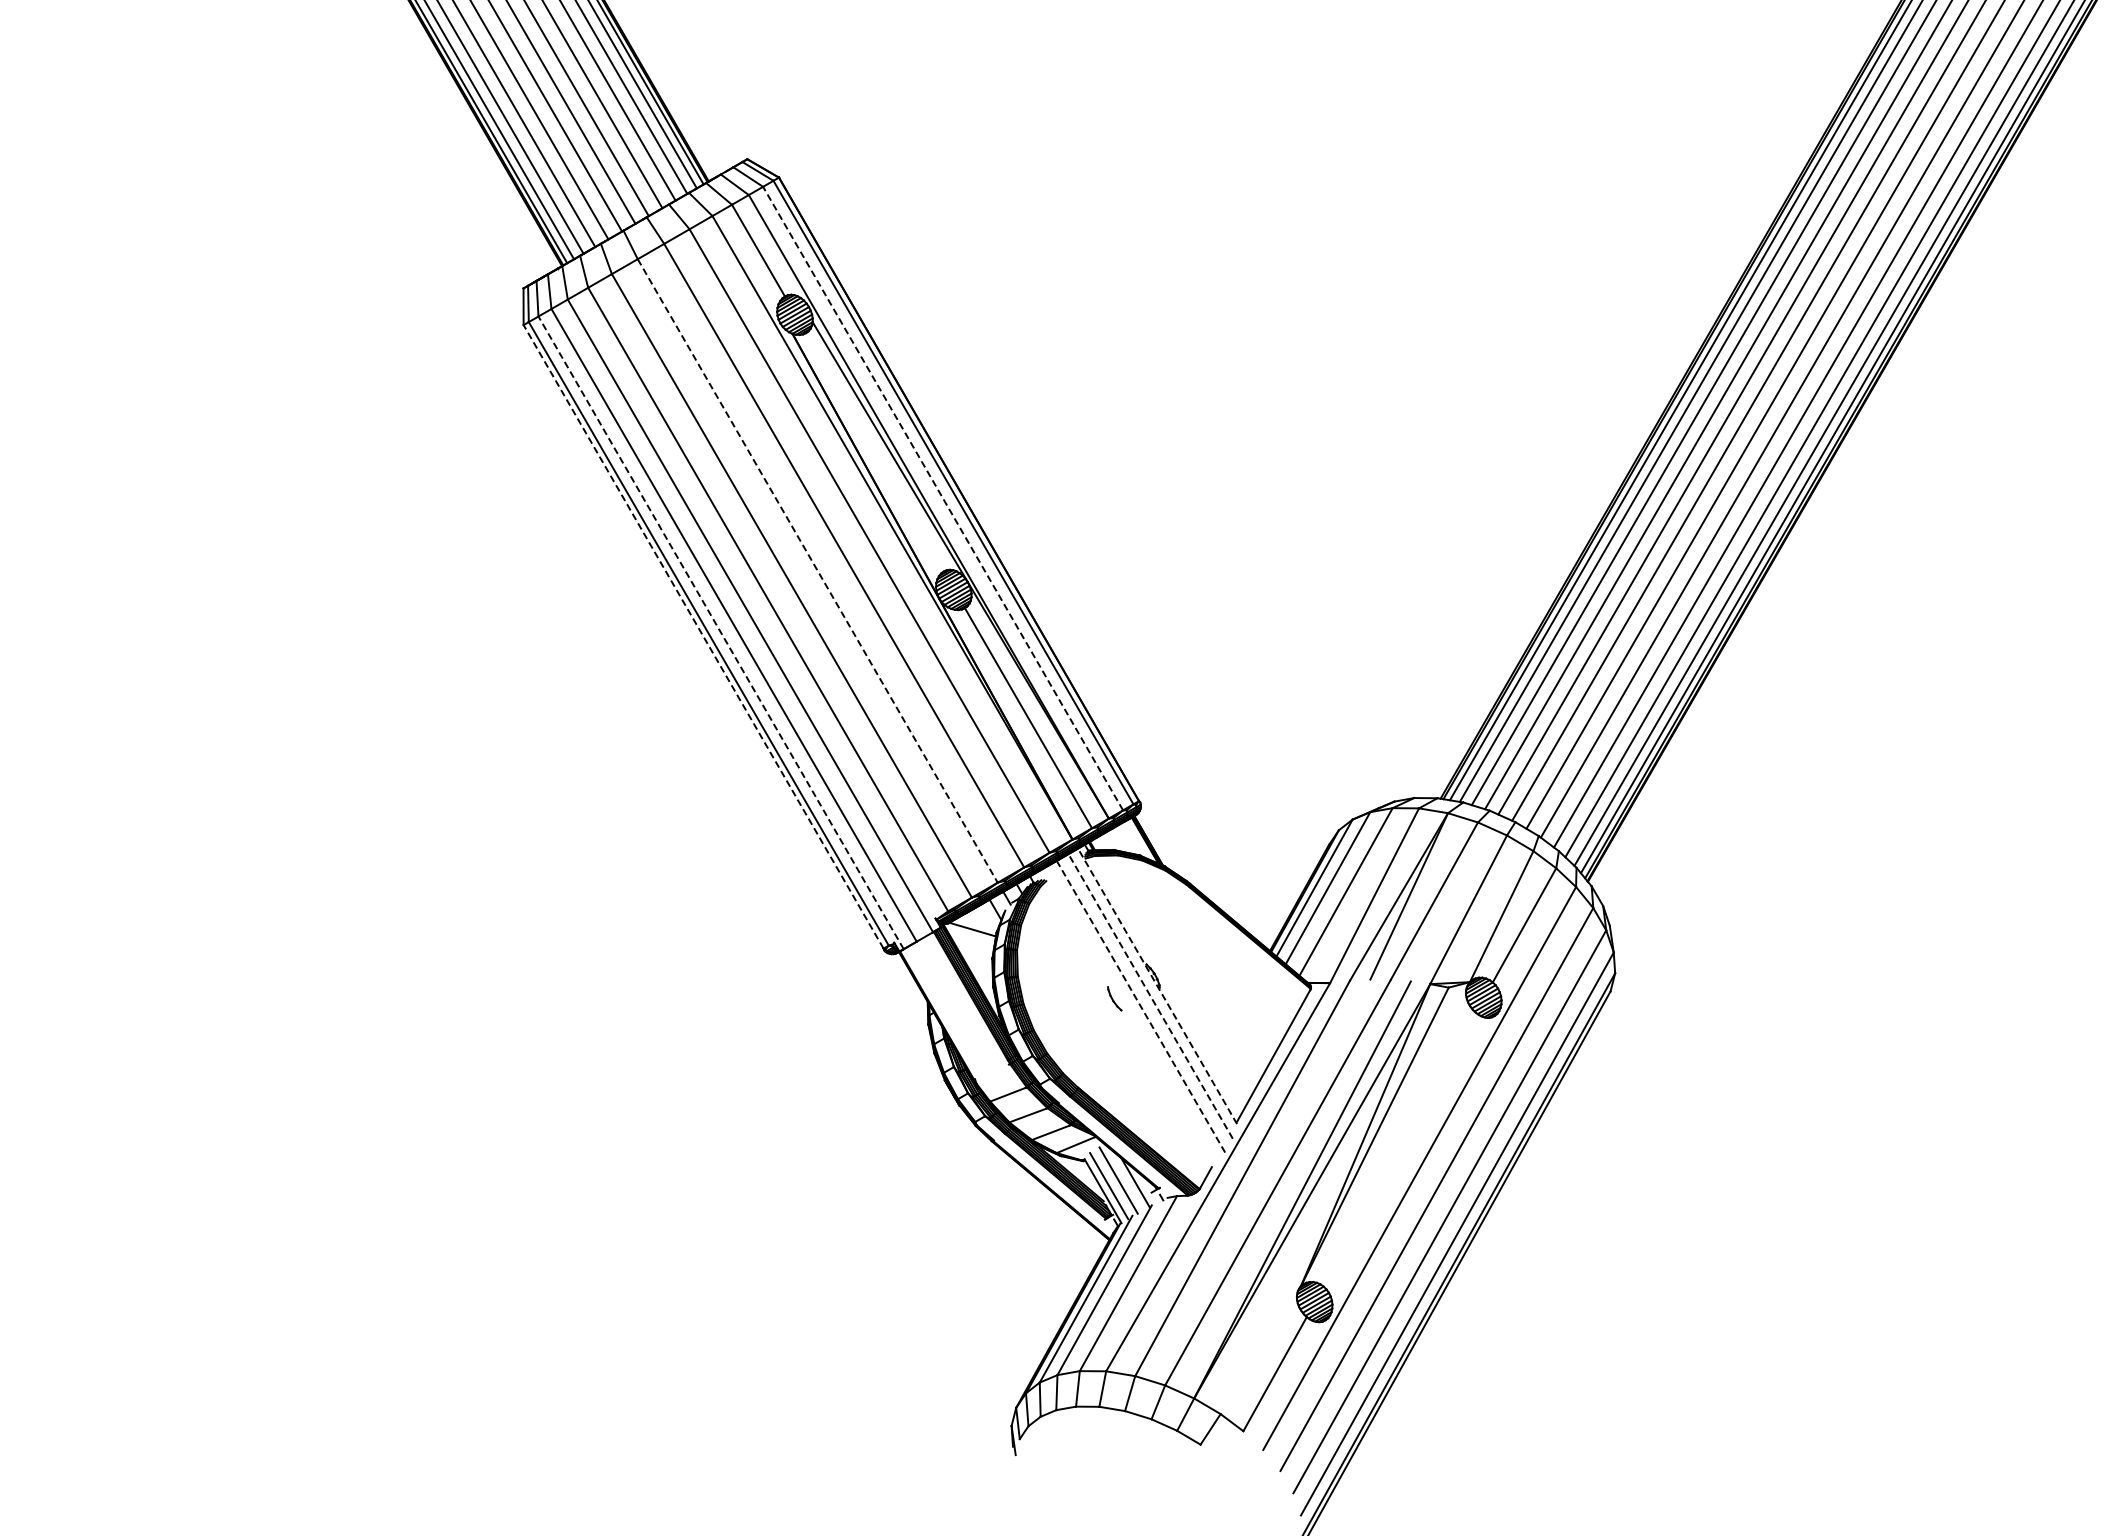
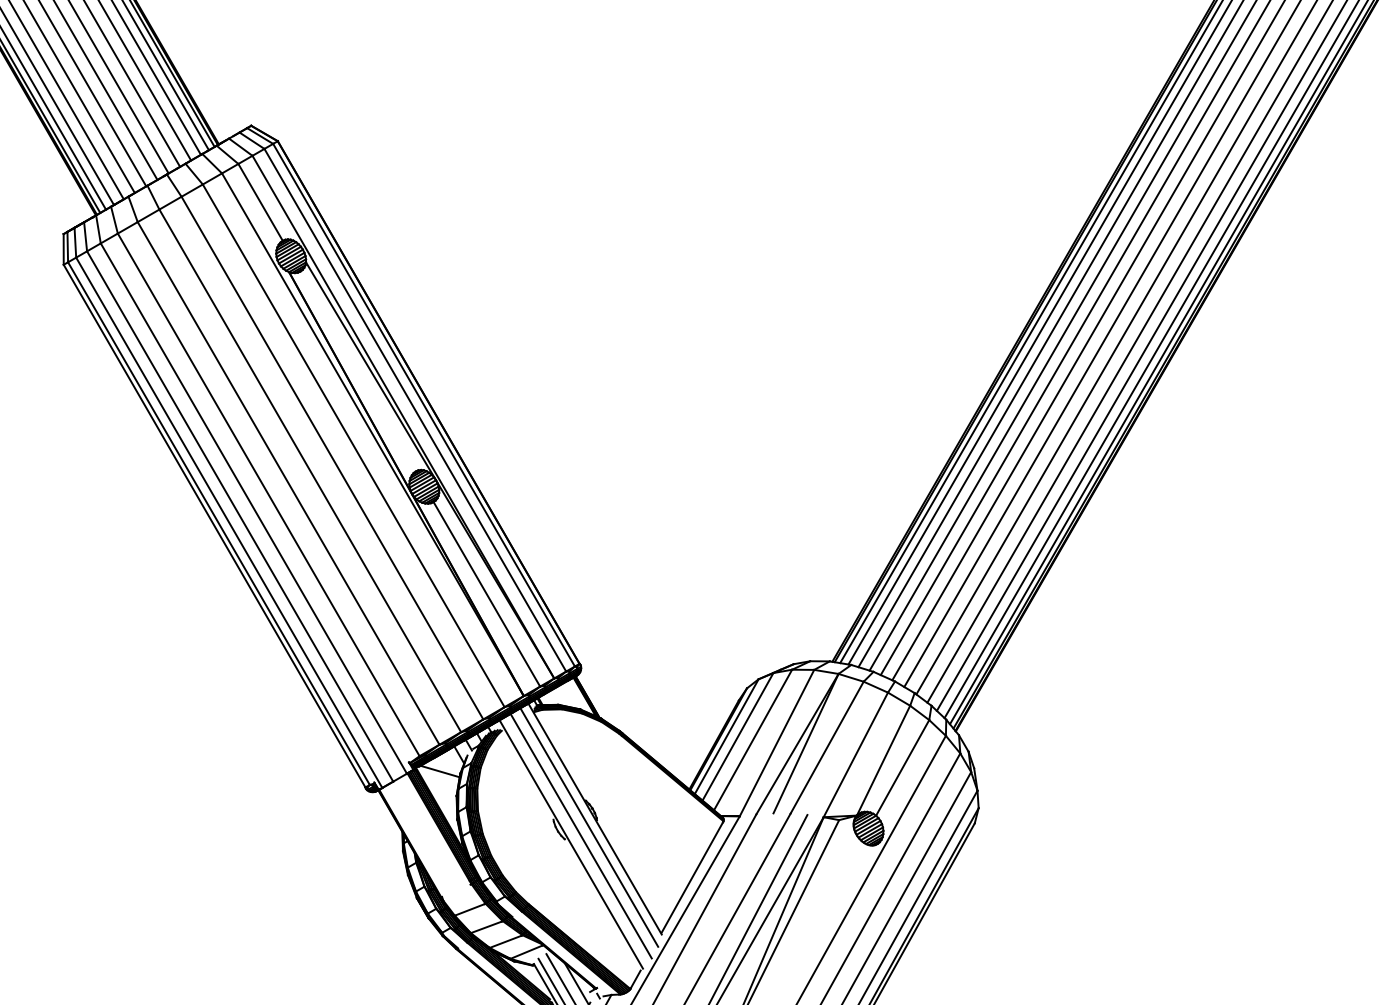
line: (943, 498) -> (415, 410), dashed -> solid
line: (817, 570) -> (310, 470), dashed -> solid
line: (720, 632) -> (228, 522), dashed -> solid
line: (703, 636) -> (214, 525), dashed -> solid
line: (1157, 985) -> (595, 818), dashed -> solid
line: (1150, 995) -> (589, 826), dashed -> solid
line: (1140, 1006) -> (580, 835), dashed -> solid
line: (1128, 1016) -> (570, 844), added

